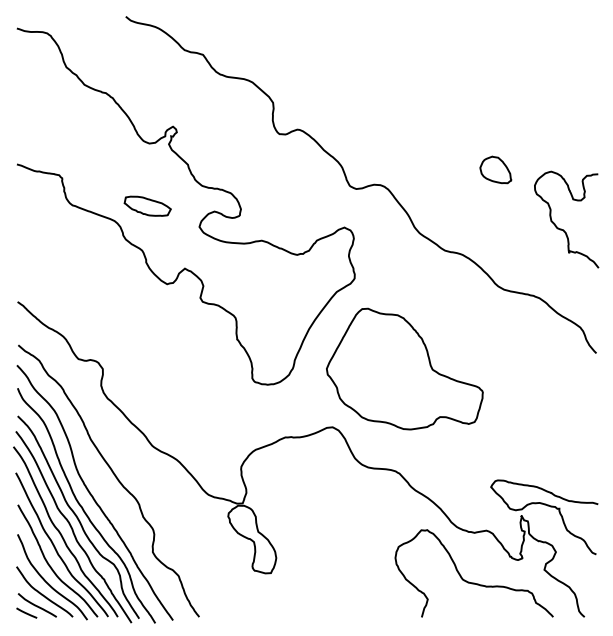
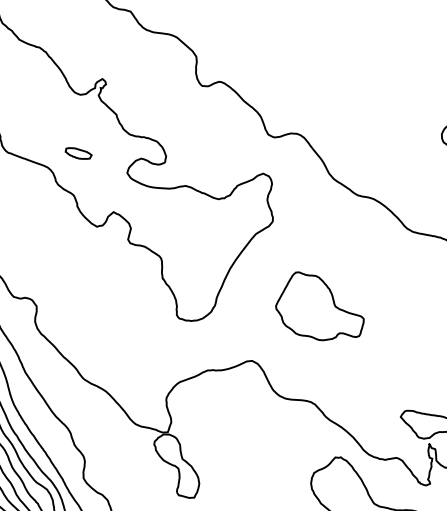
part: (495, 169) -> (404, 119), removed
part: (147, 205) -> (78, 152), size x0.6
part: (404, 368) -> (319, 305), size x0.6

